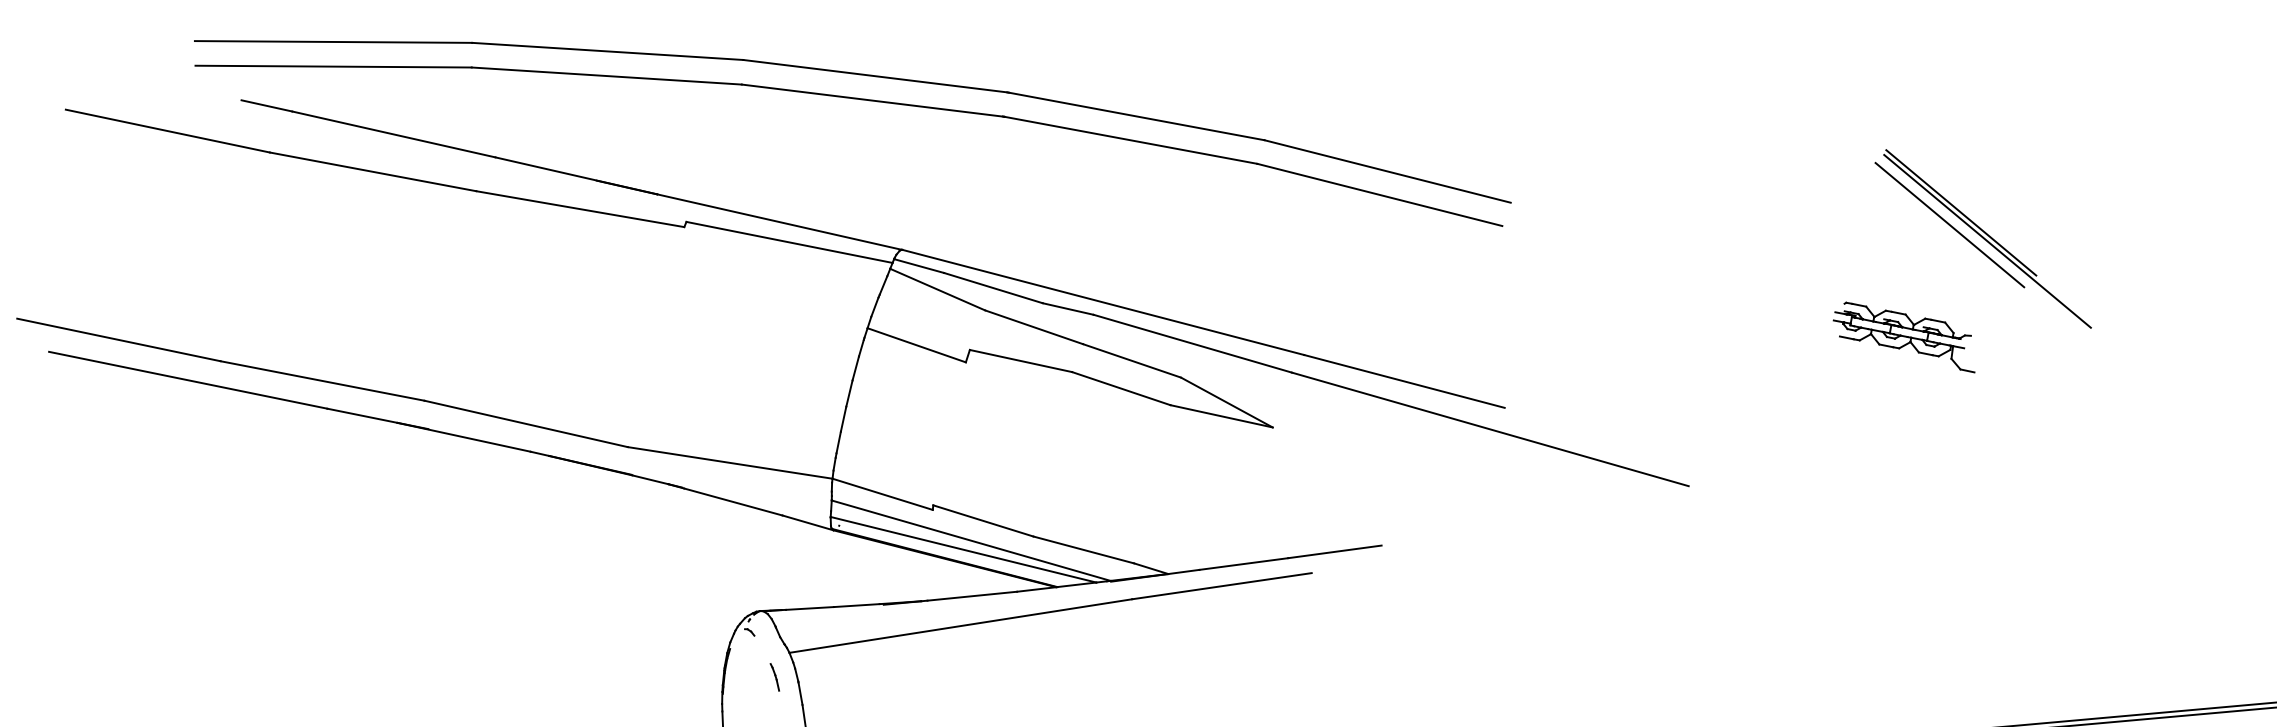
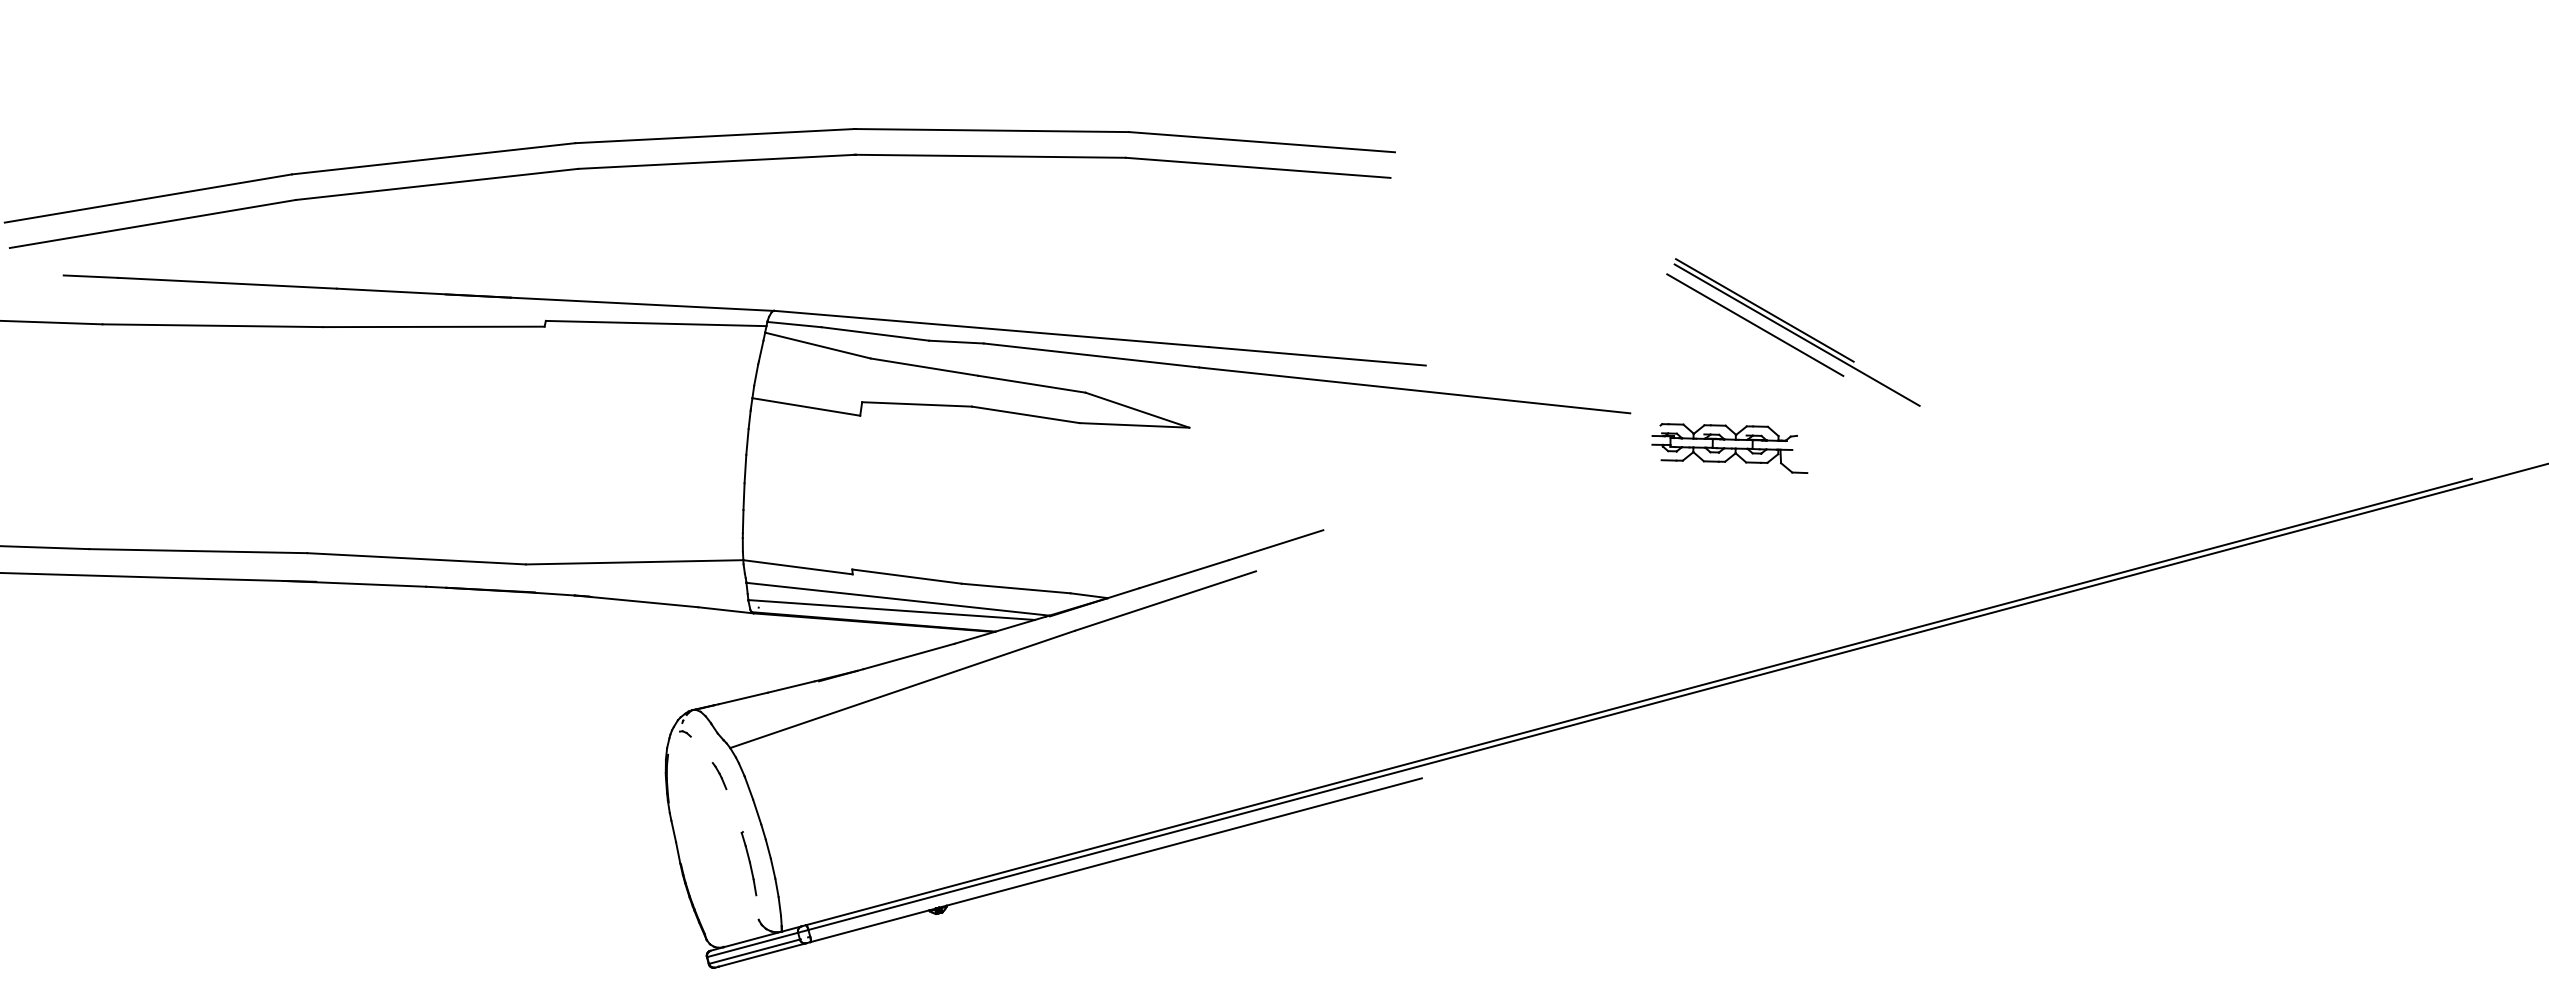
part: (1981, 253) -> (1793, 348), moved

